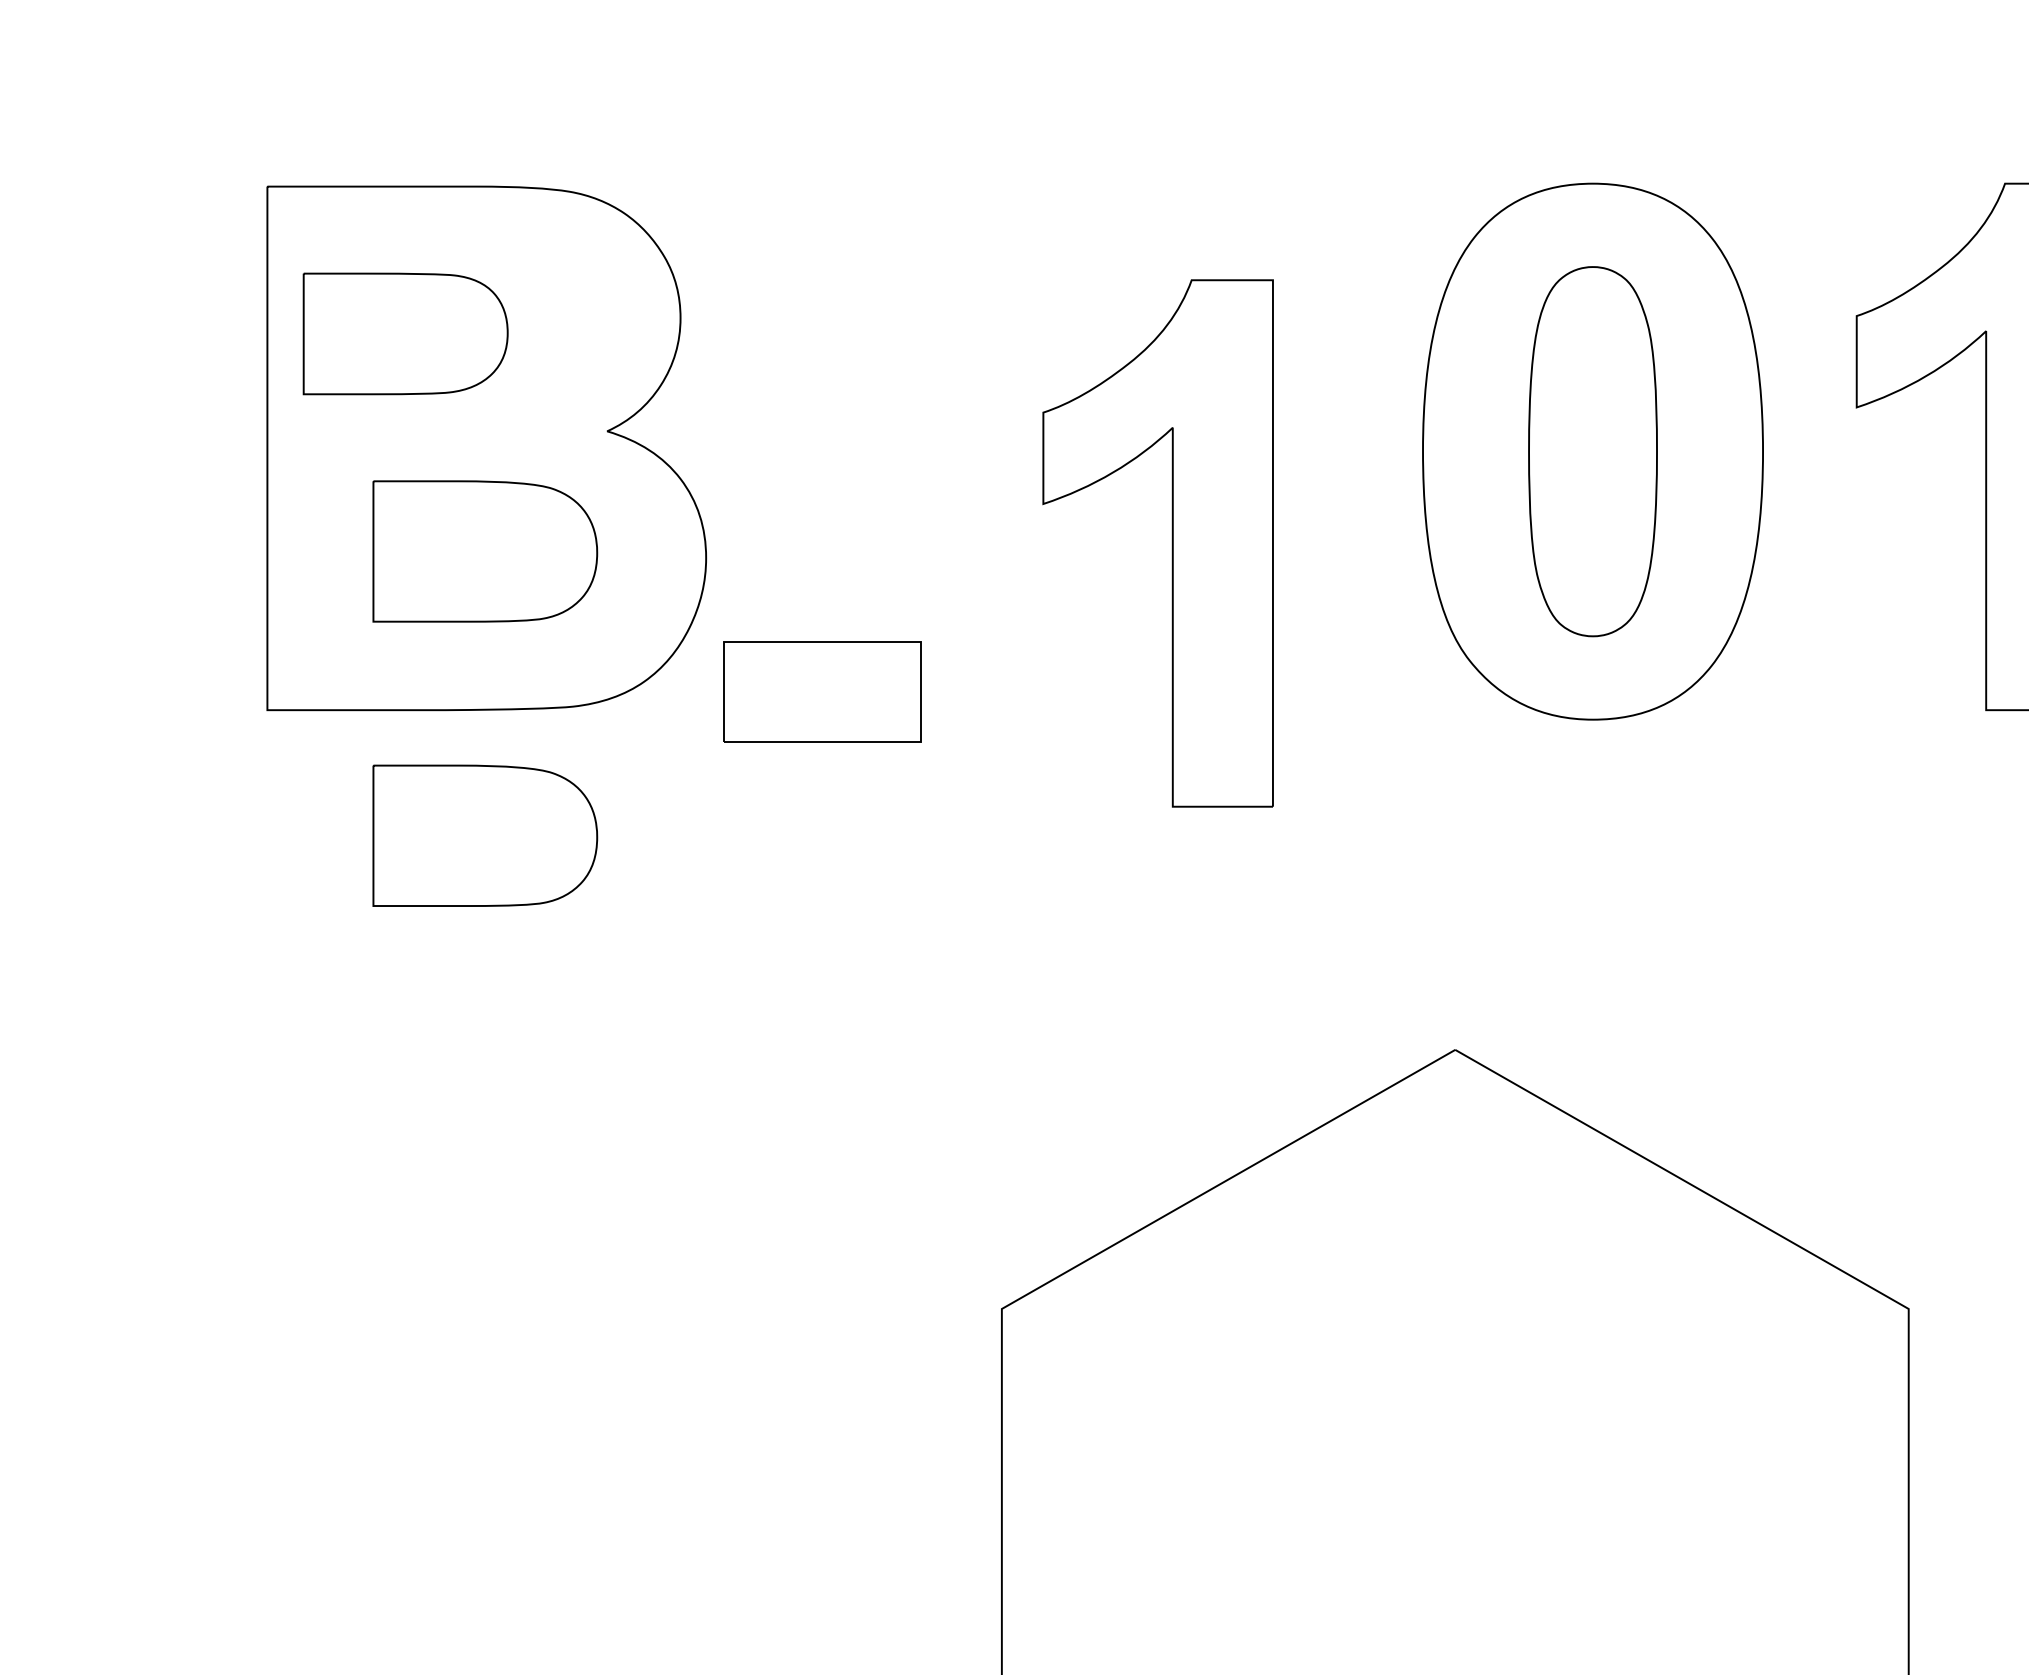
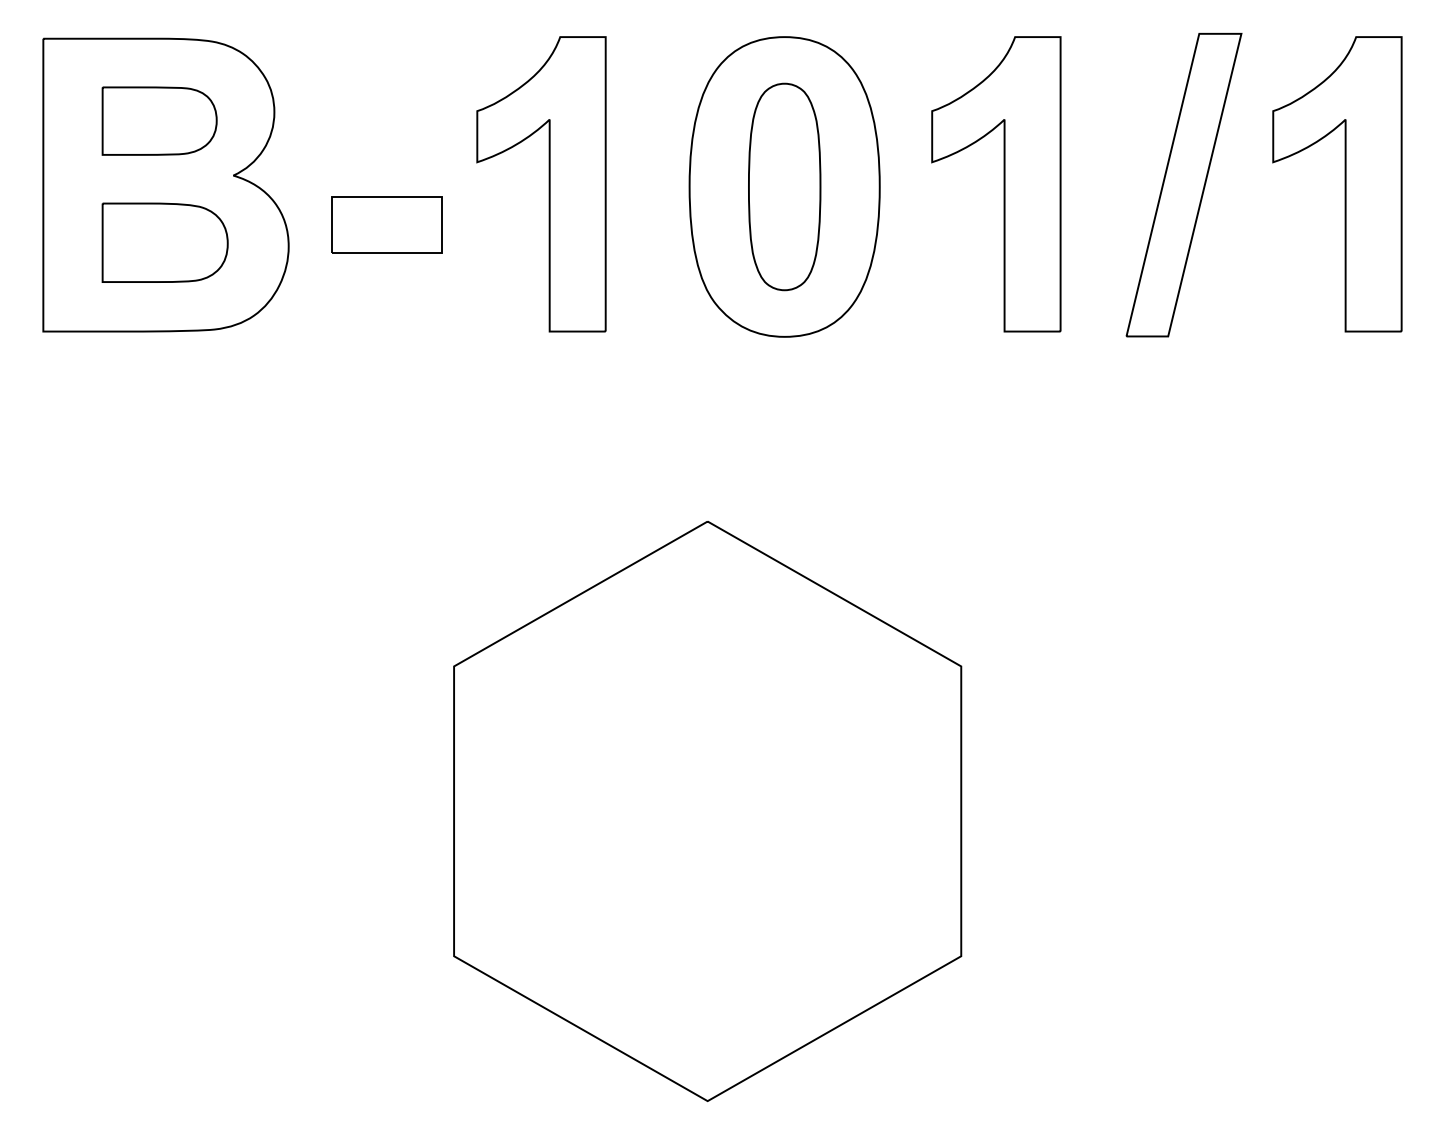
part: (405, 332) -> (159, 120), moved
part: (1170, 543) -> (548, 184), moved
part: (821, 690) -> (386, 224), moved
part: (484, 835) -> (164, 401), removed

